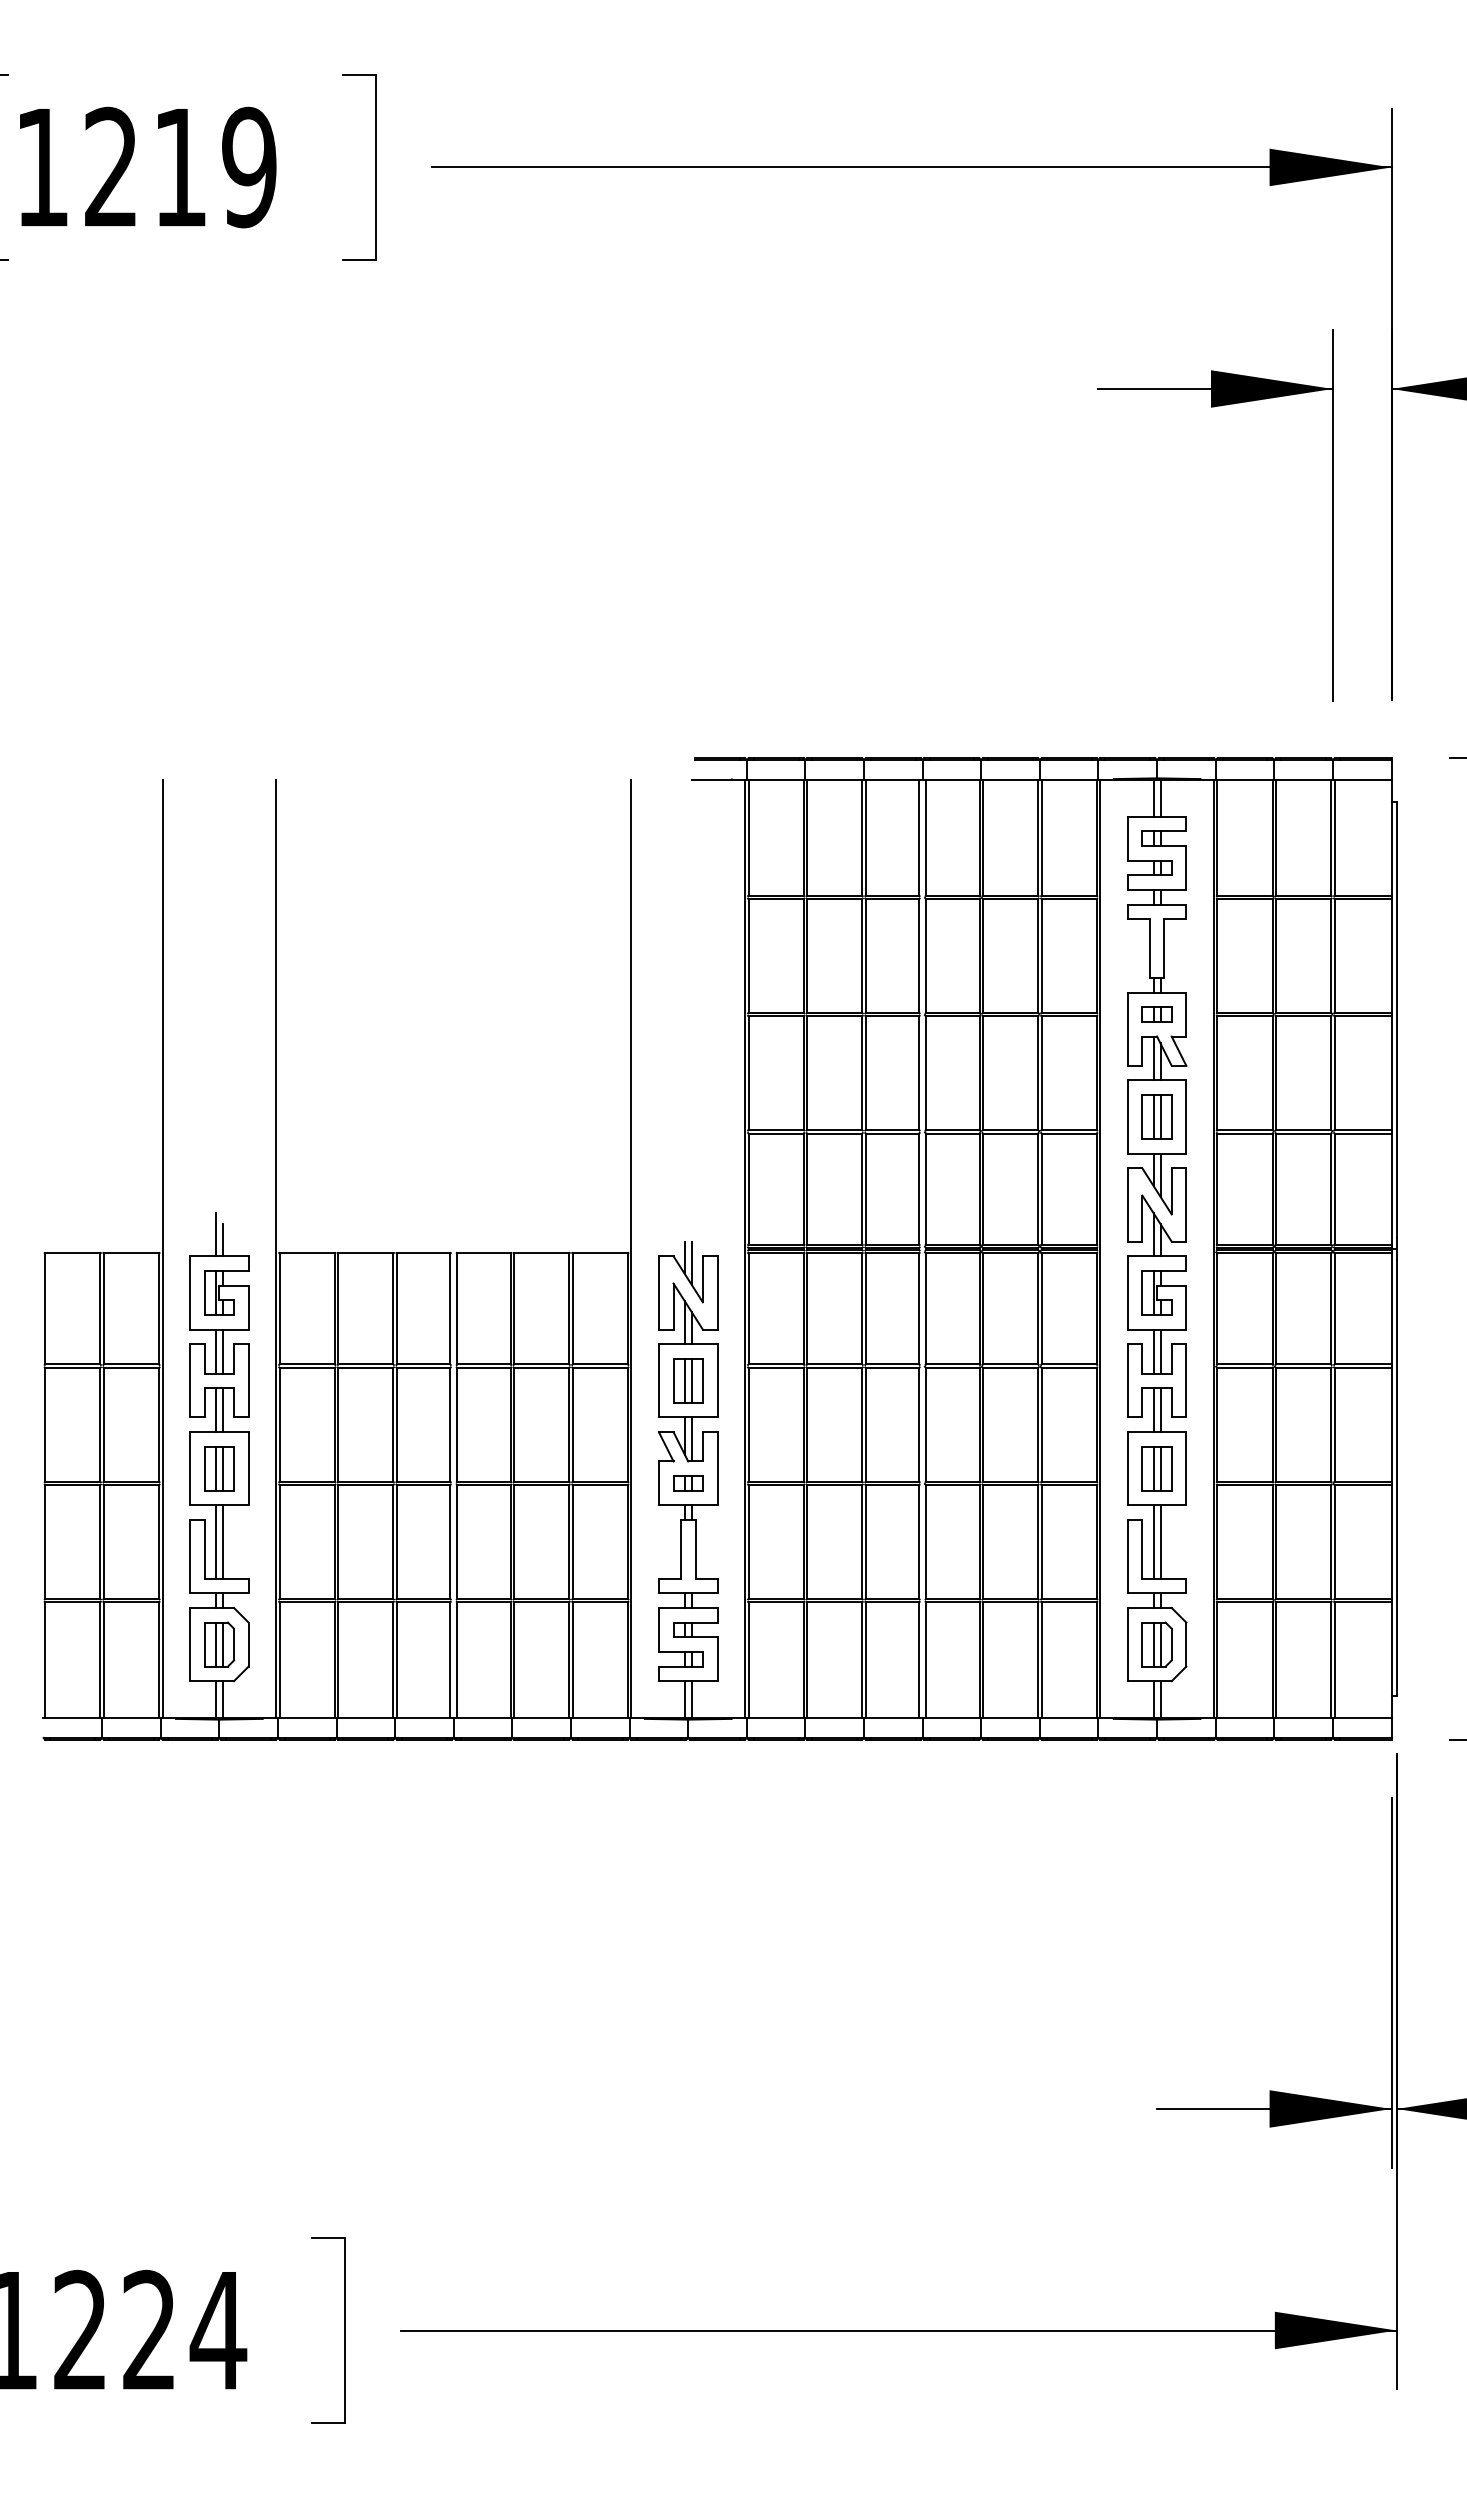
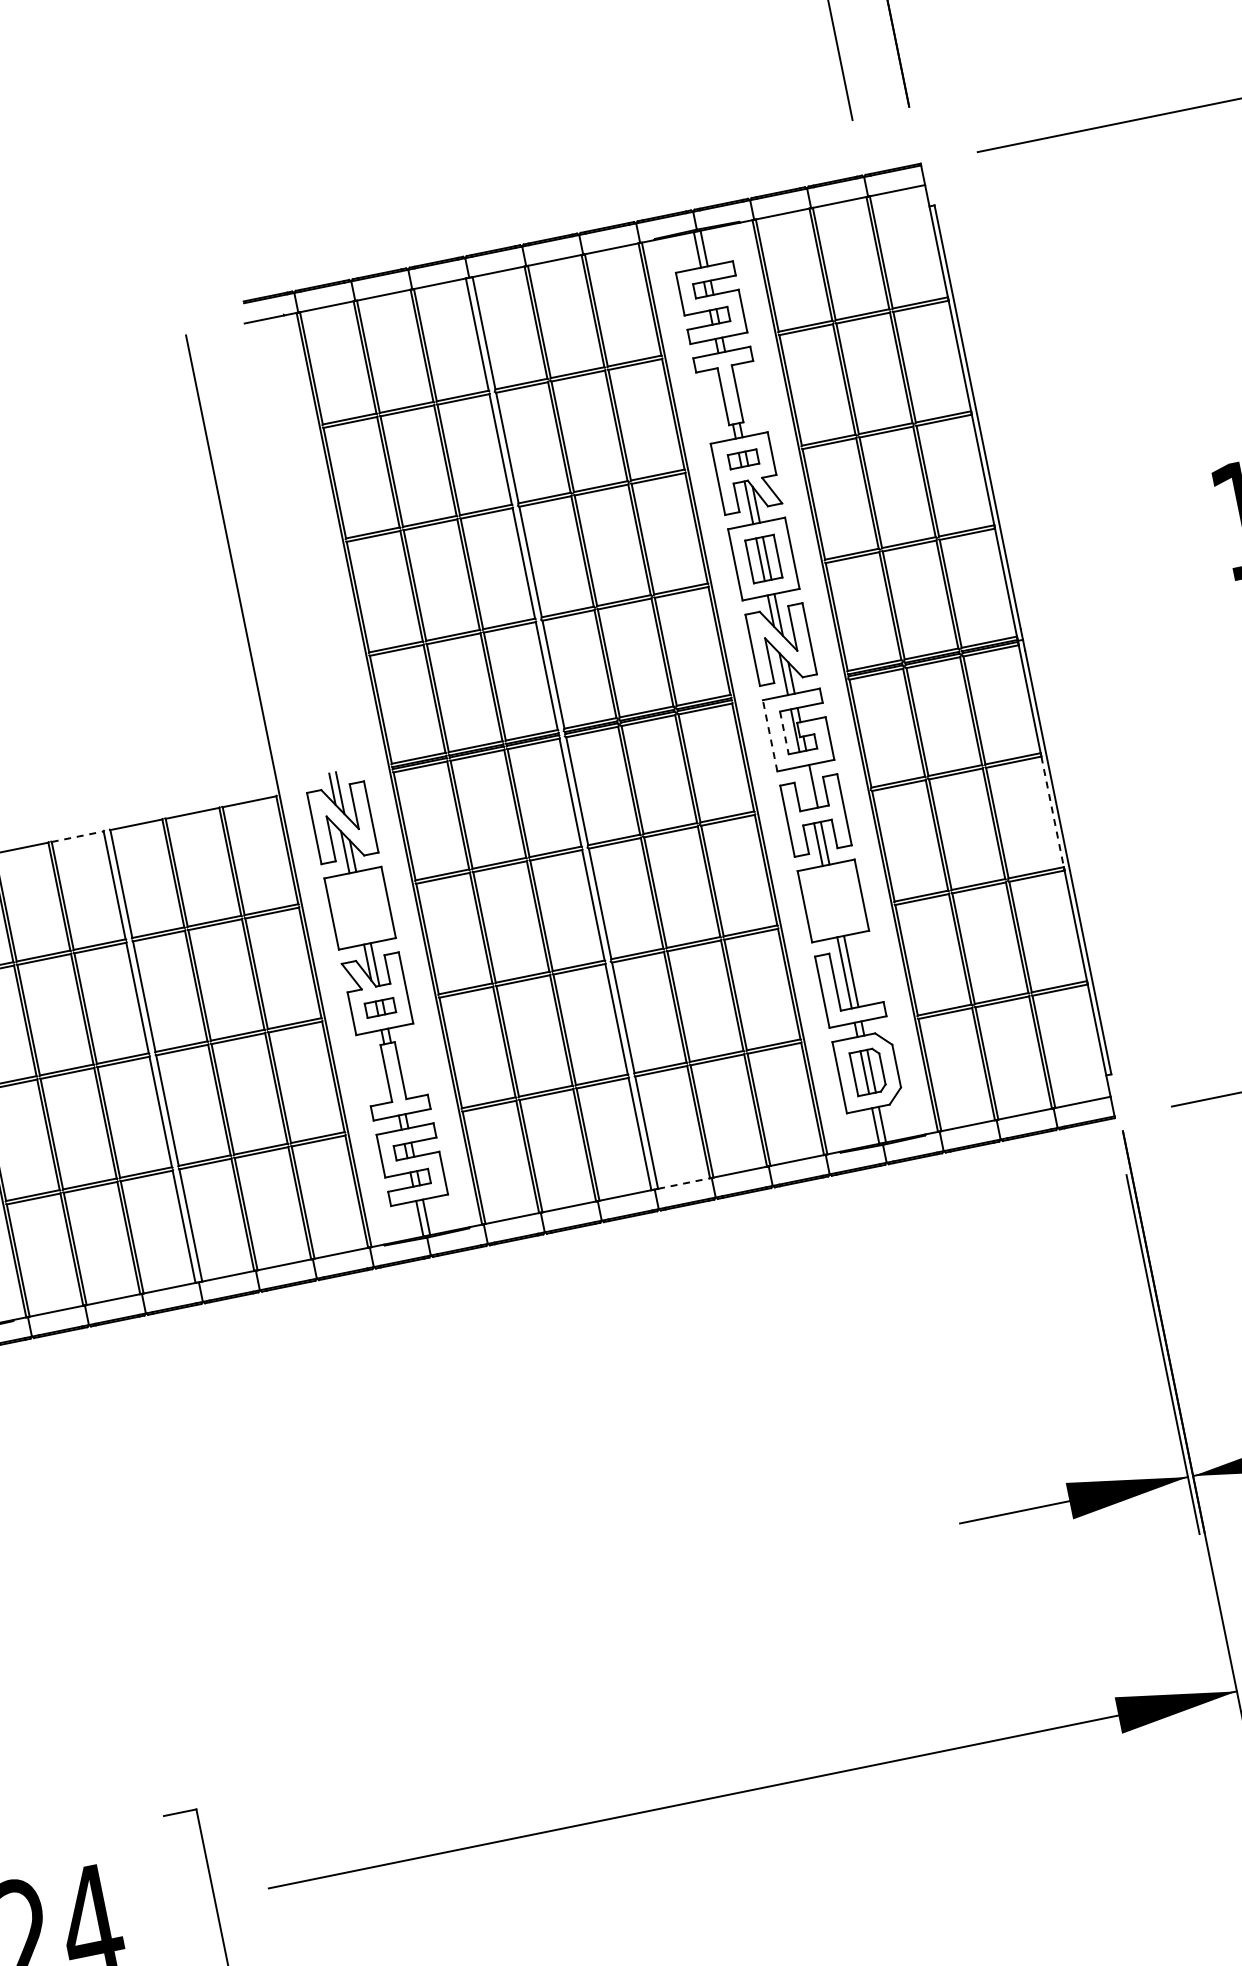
line: (423, 1253) -> (77, 836), solid -> dashed
line: (1127, 1292) -> (769, 735), solid -> dashed
line: (1142, 1292) -> (784, 732), solid -> dashed
line: (1153, 1351) -> (806, 787), removed
part: (688, 1380) -> (360, 907), removed
line: (1391, 1424) -> (1052, 811), solid -> dashed
part: (1156, 1468) -> (832, 900), removed
line: (952, 1717) -> (683, 1183), solid -> dashed

